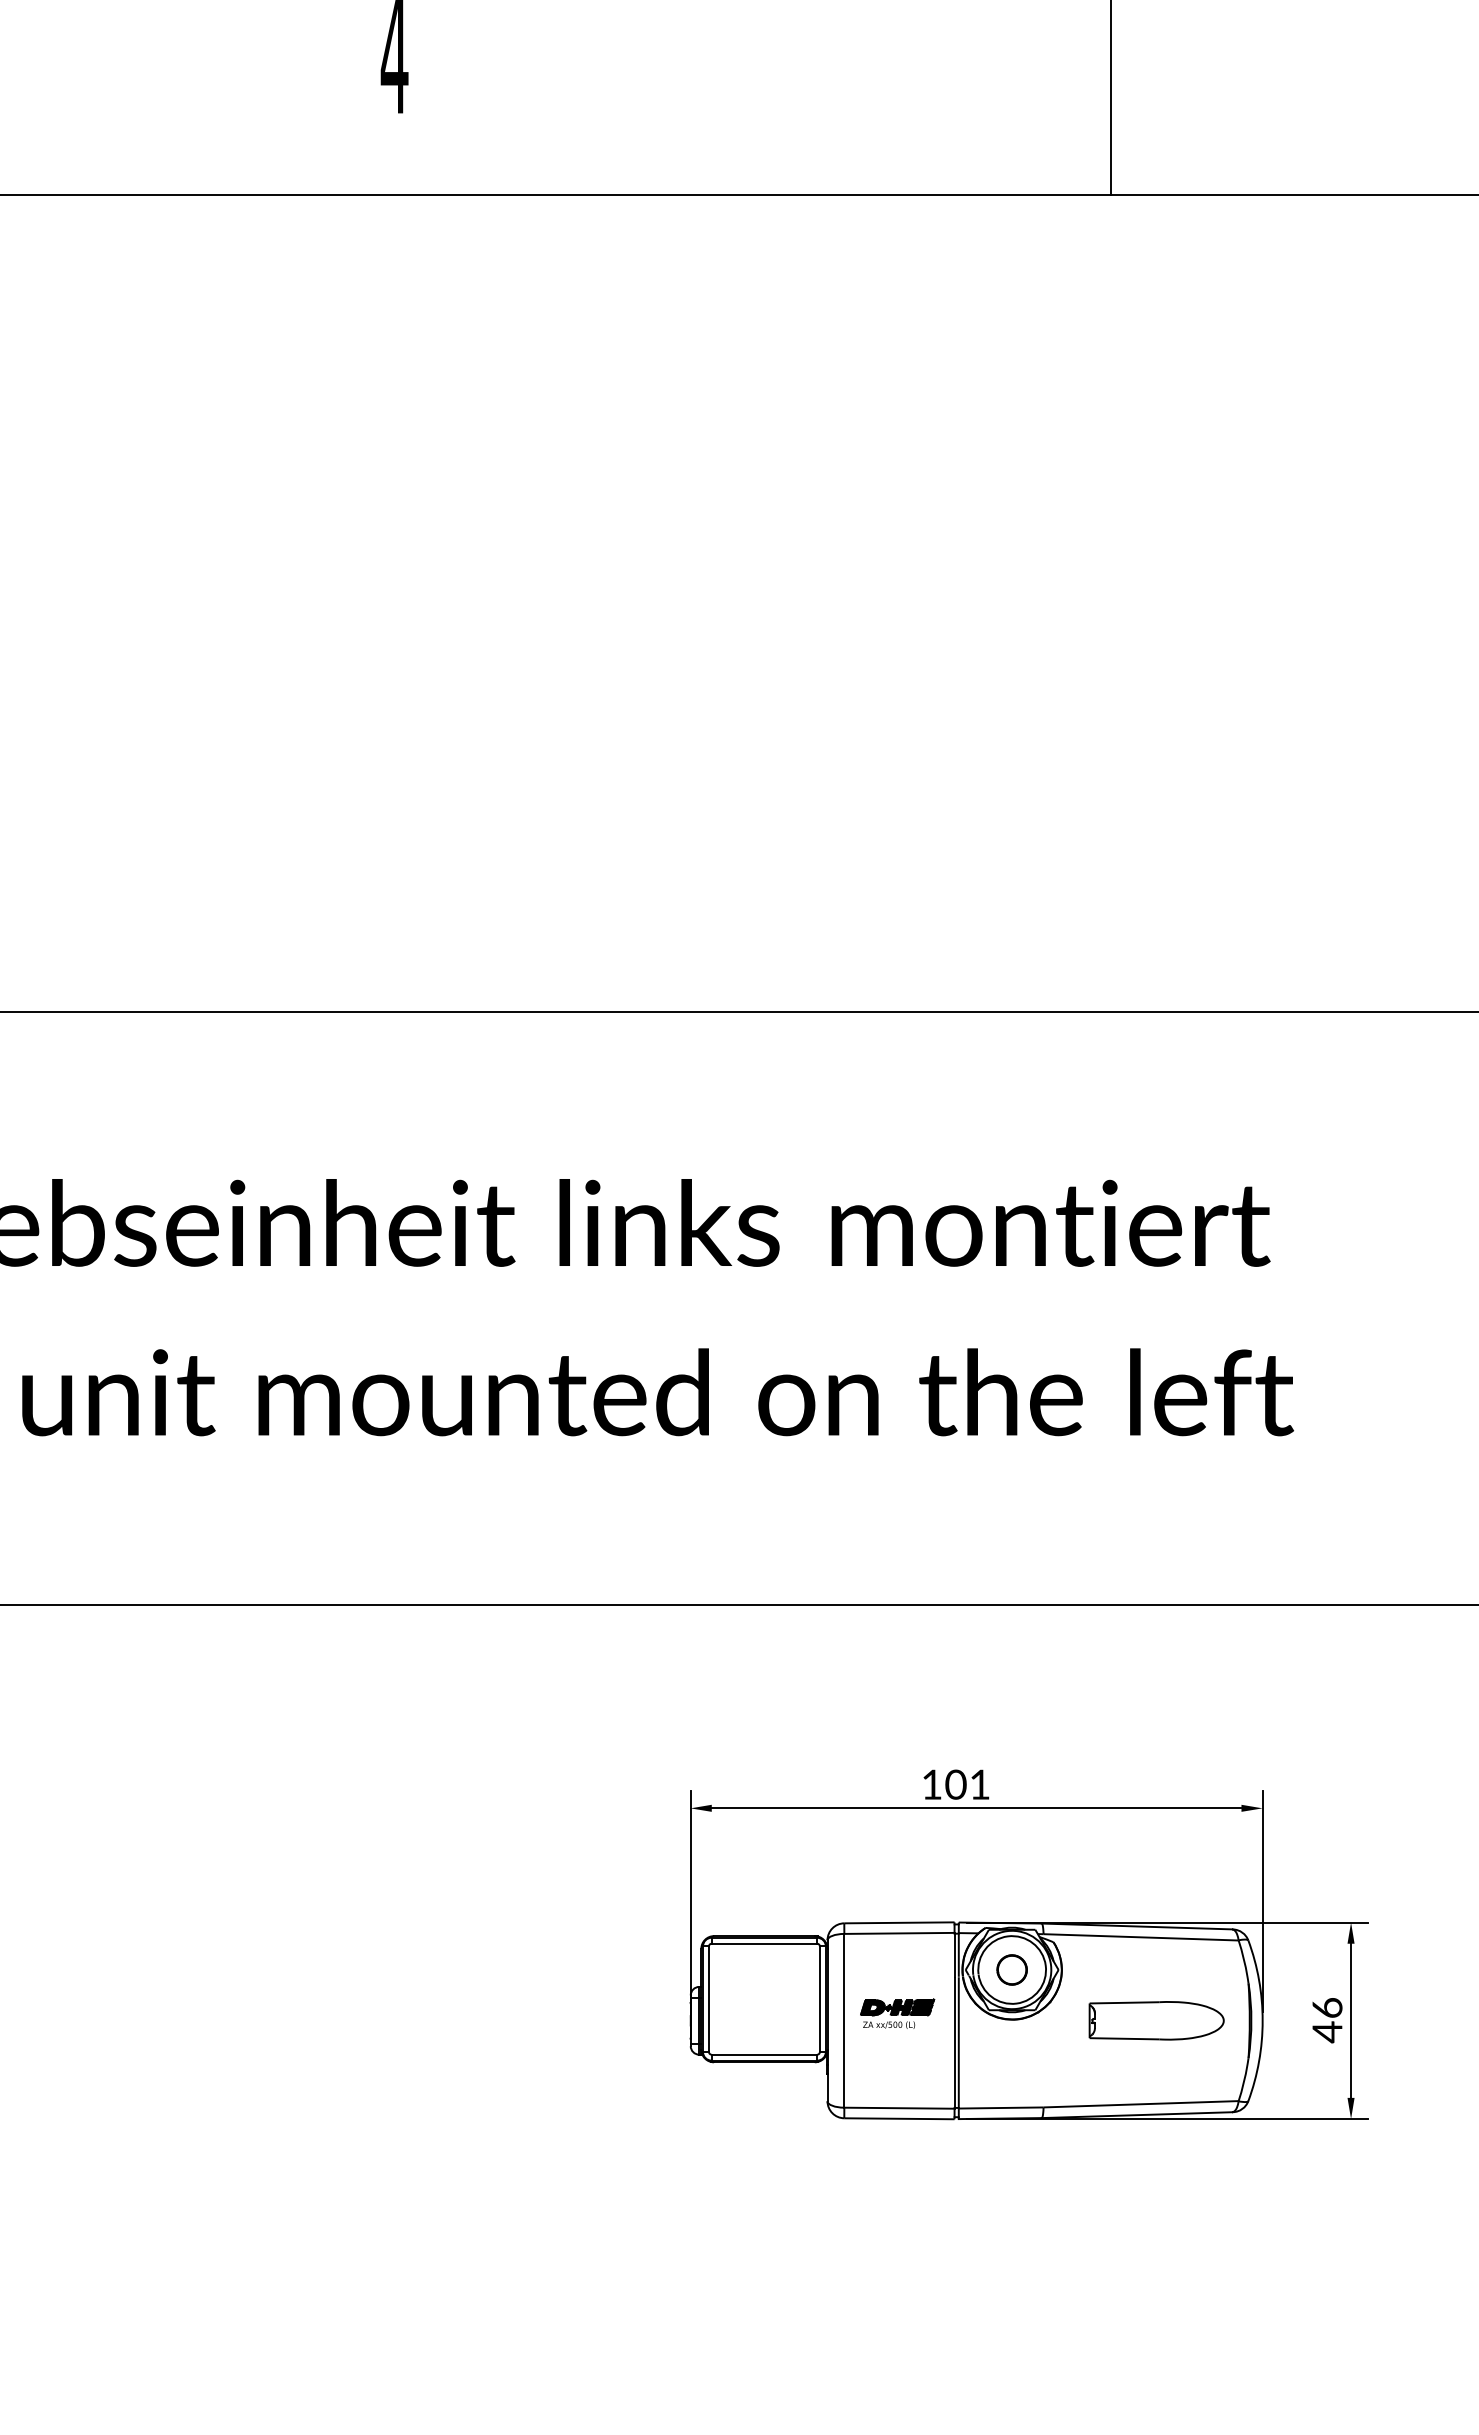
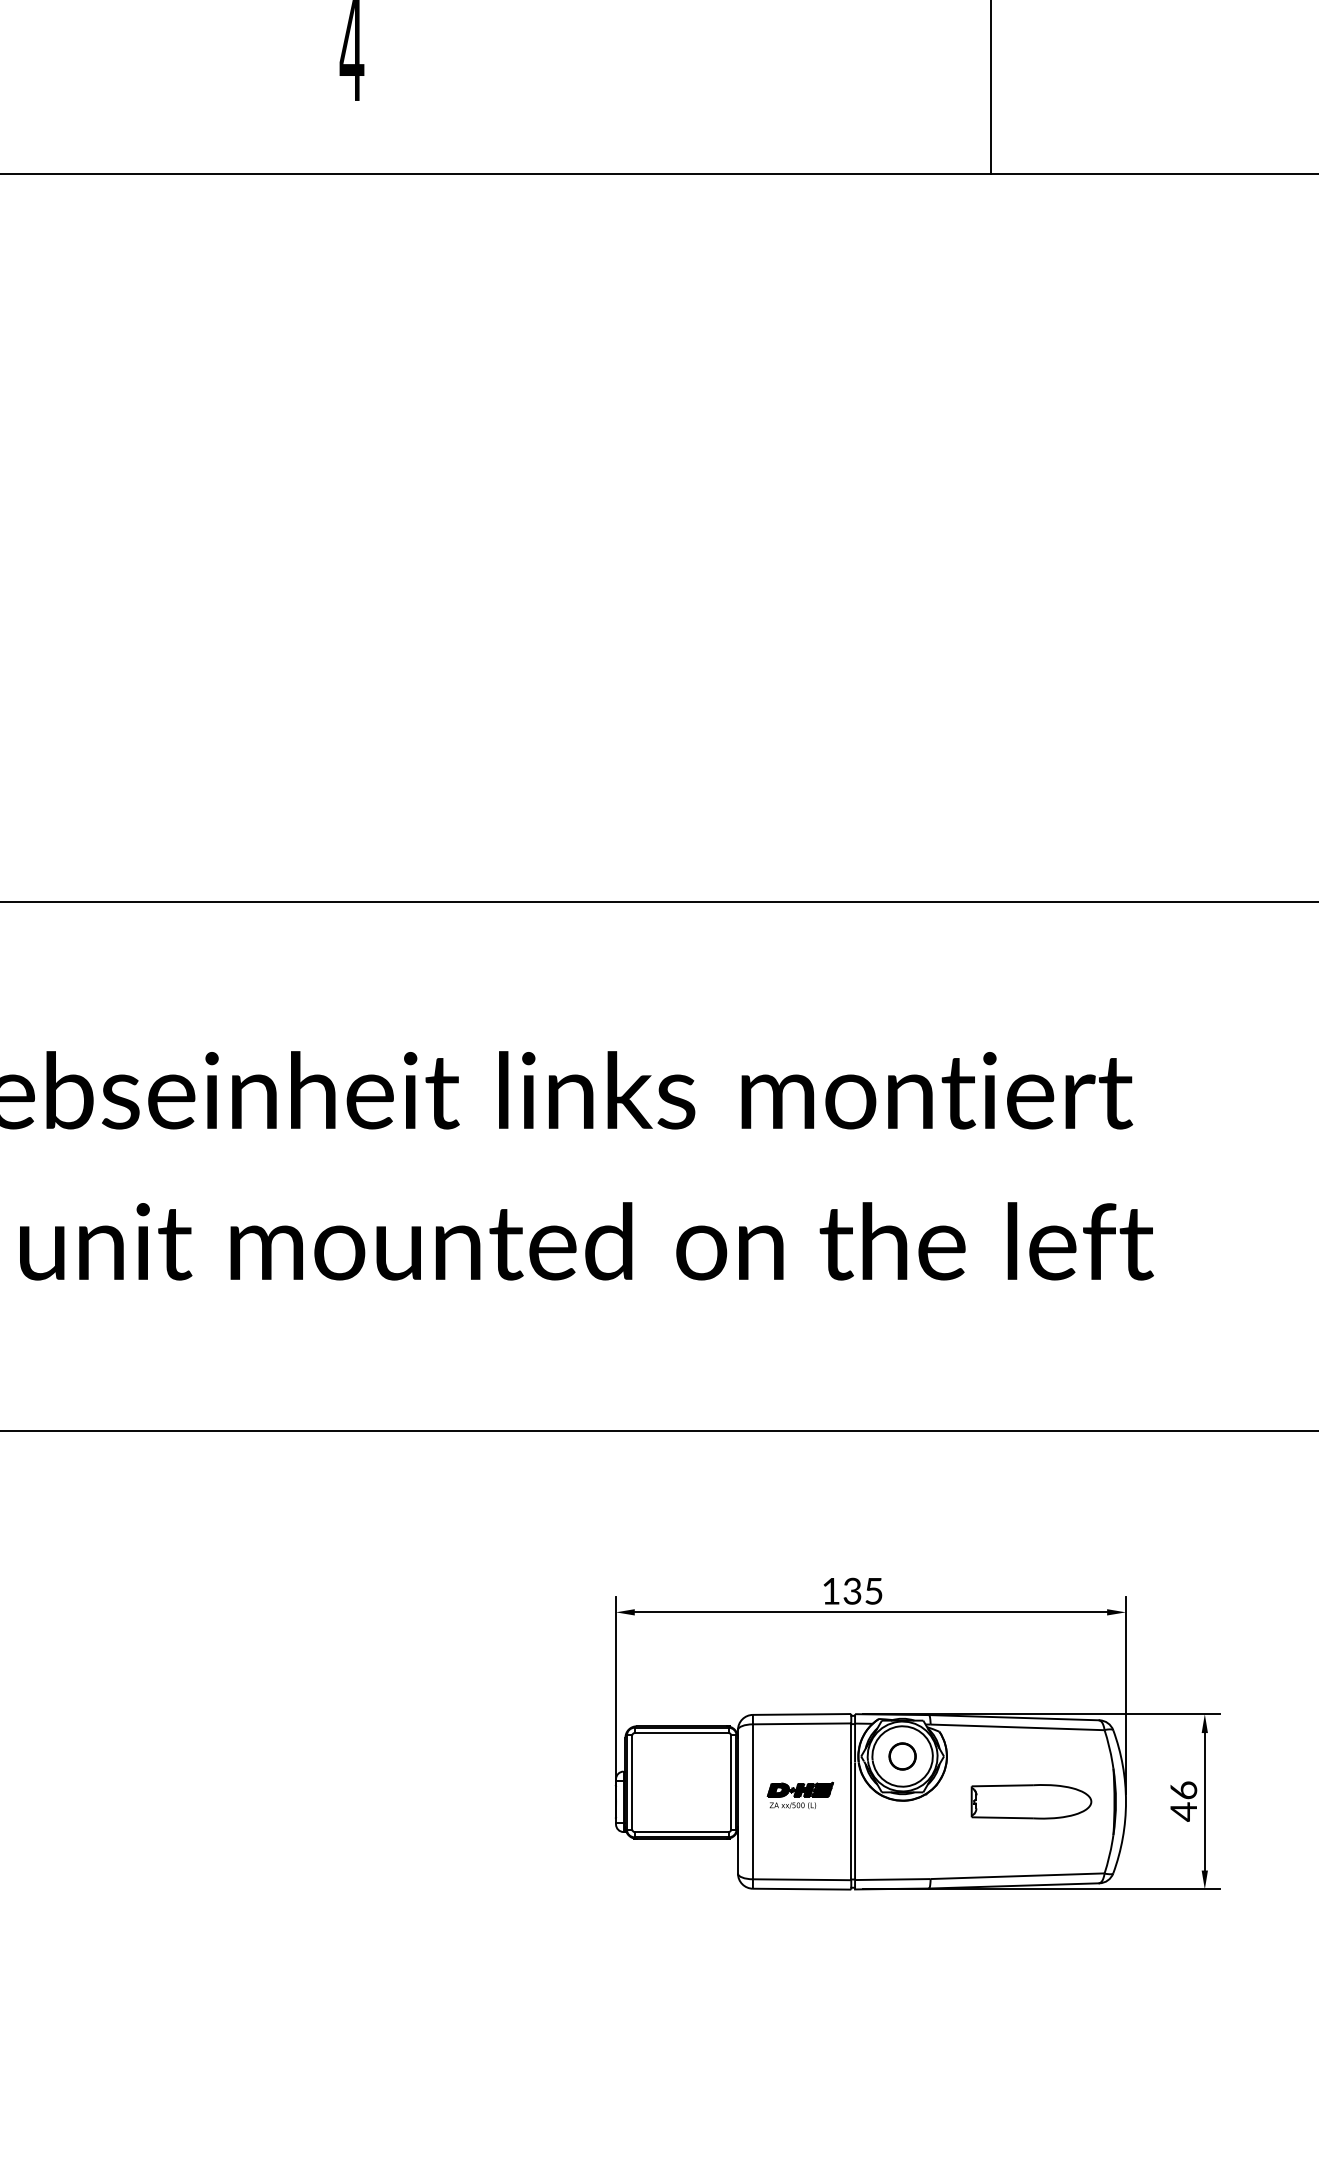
text: (967, 1784) -> (862, 1591), 101 -> 135

